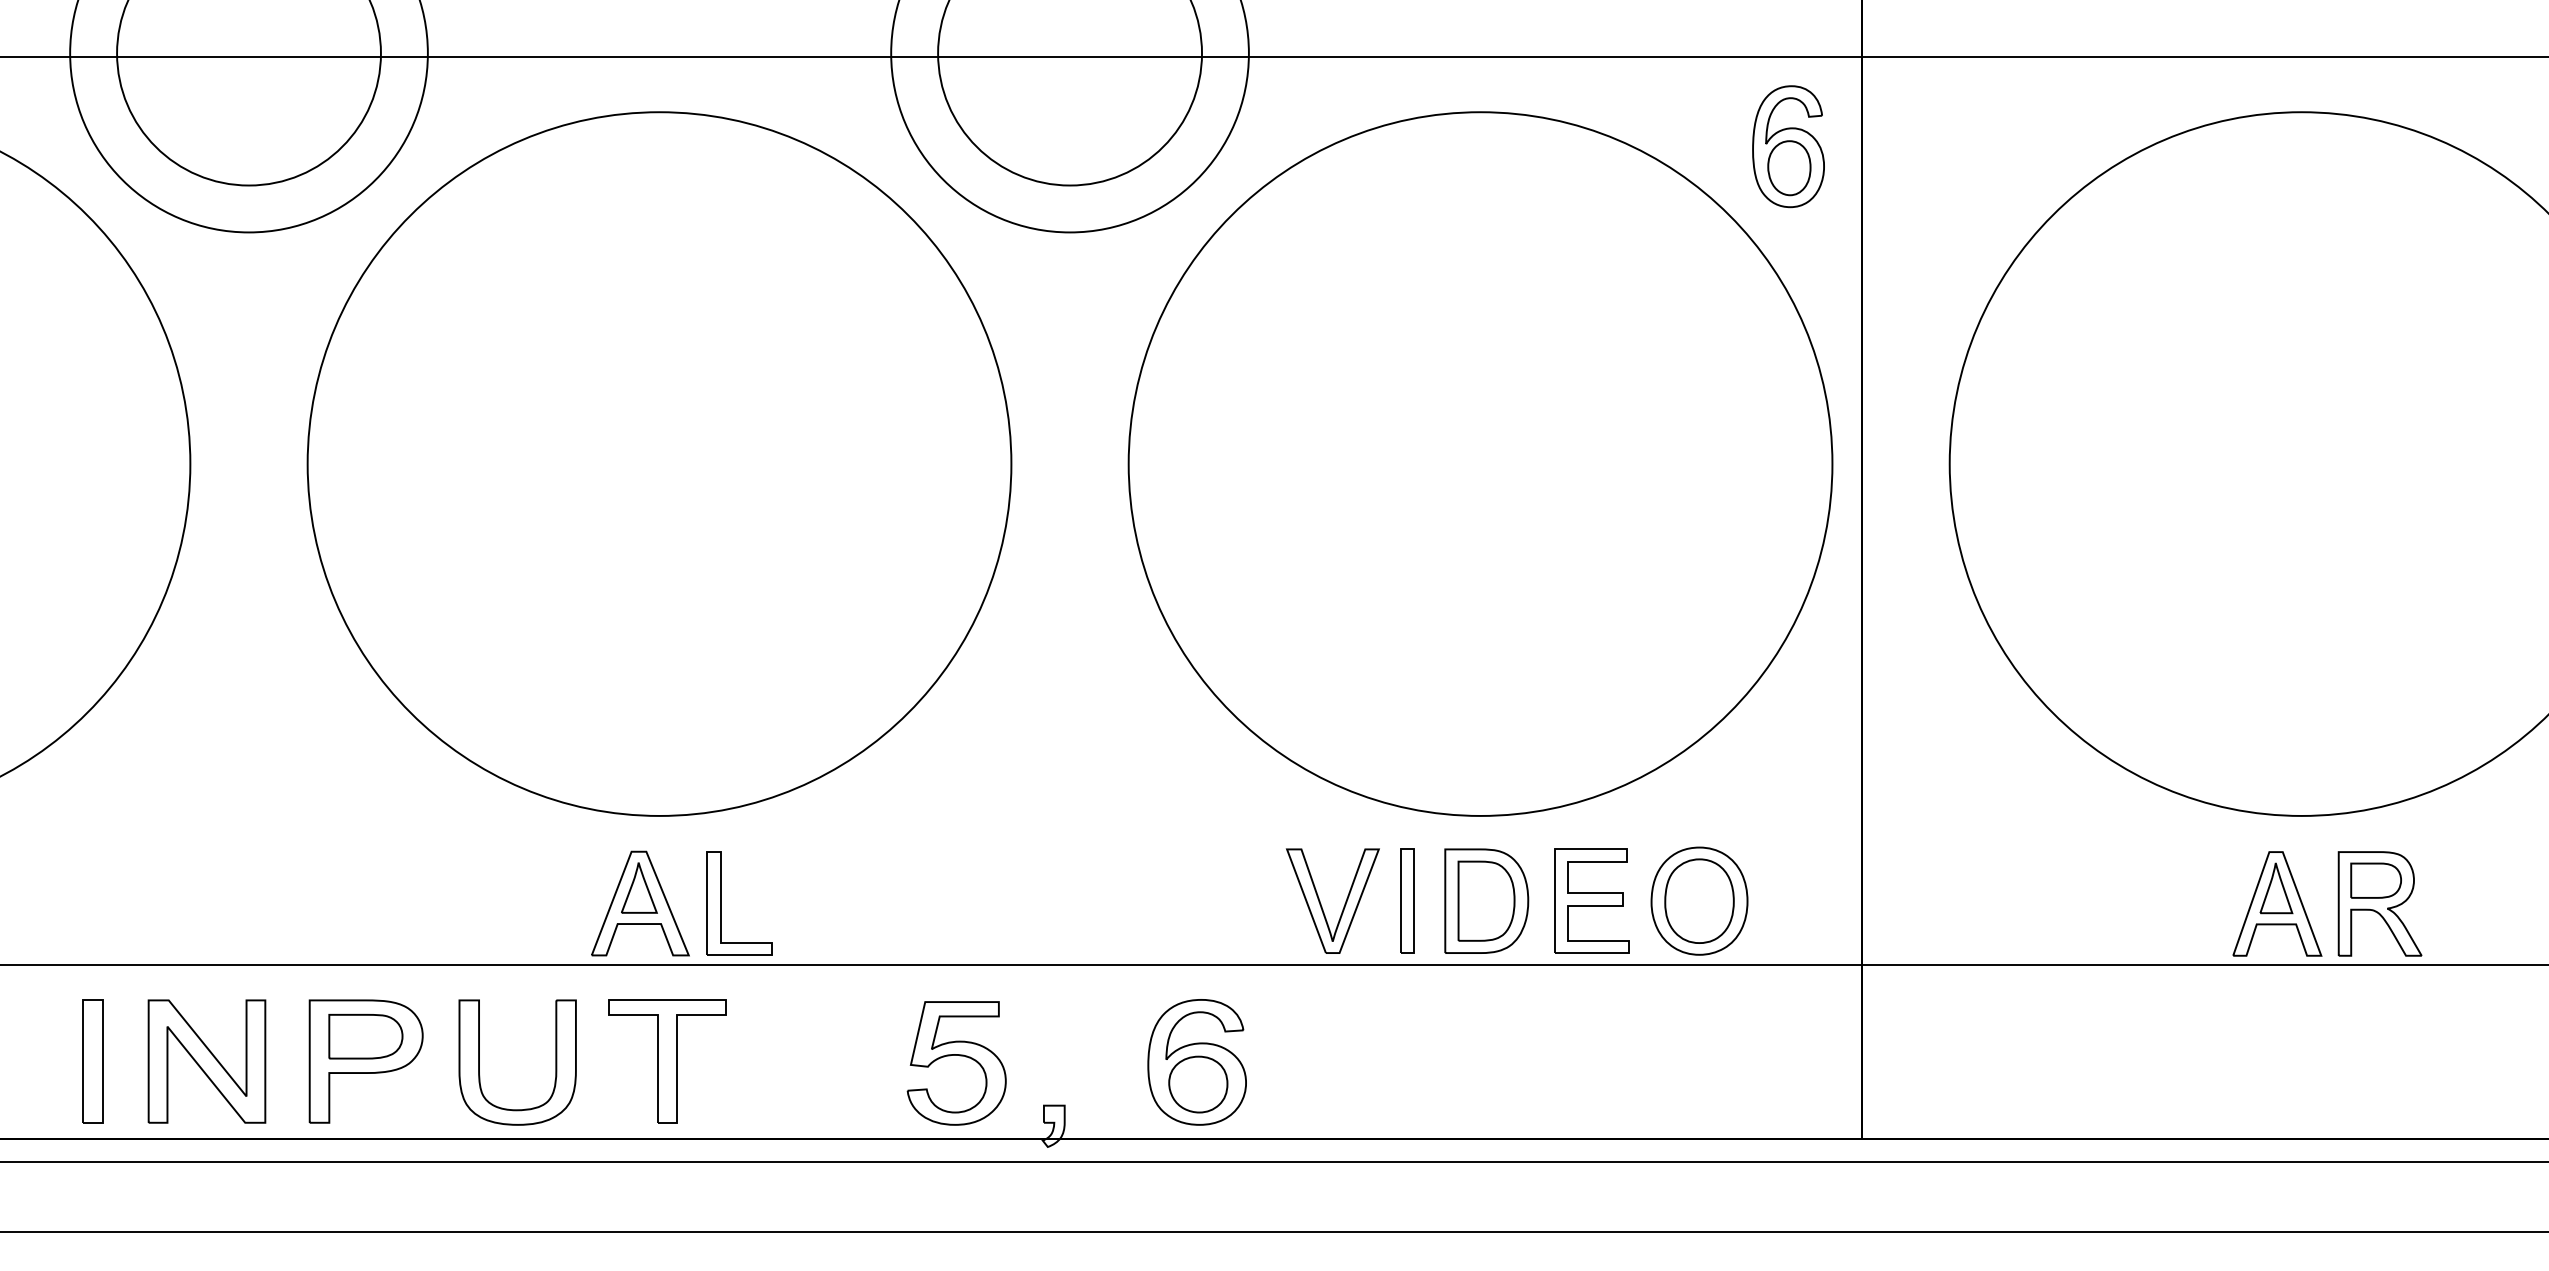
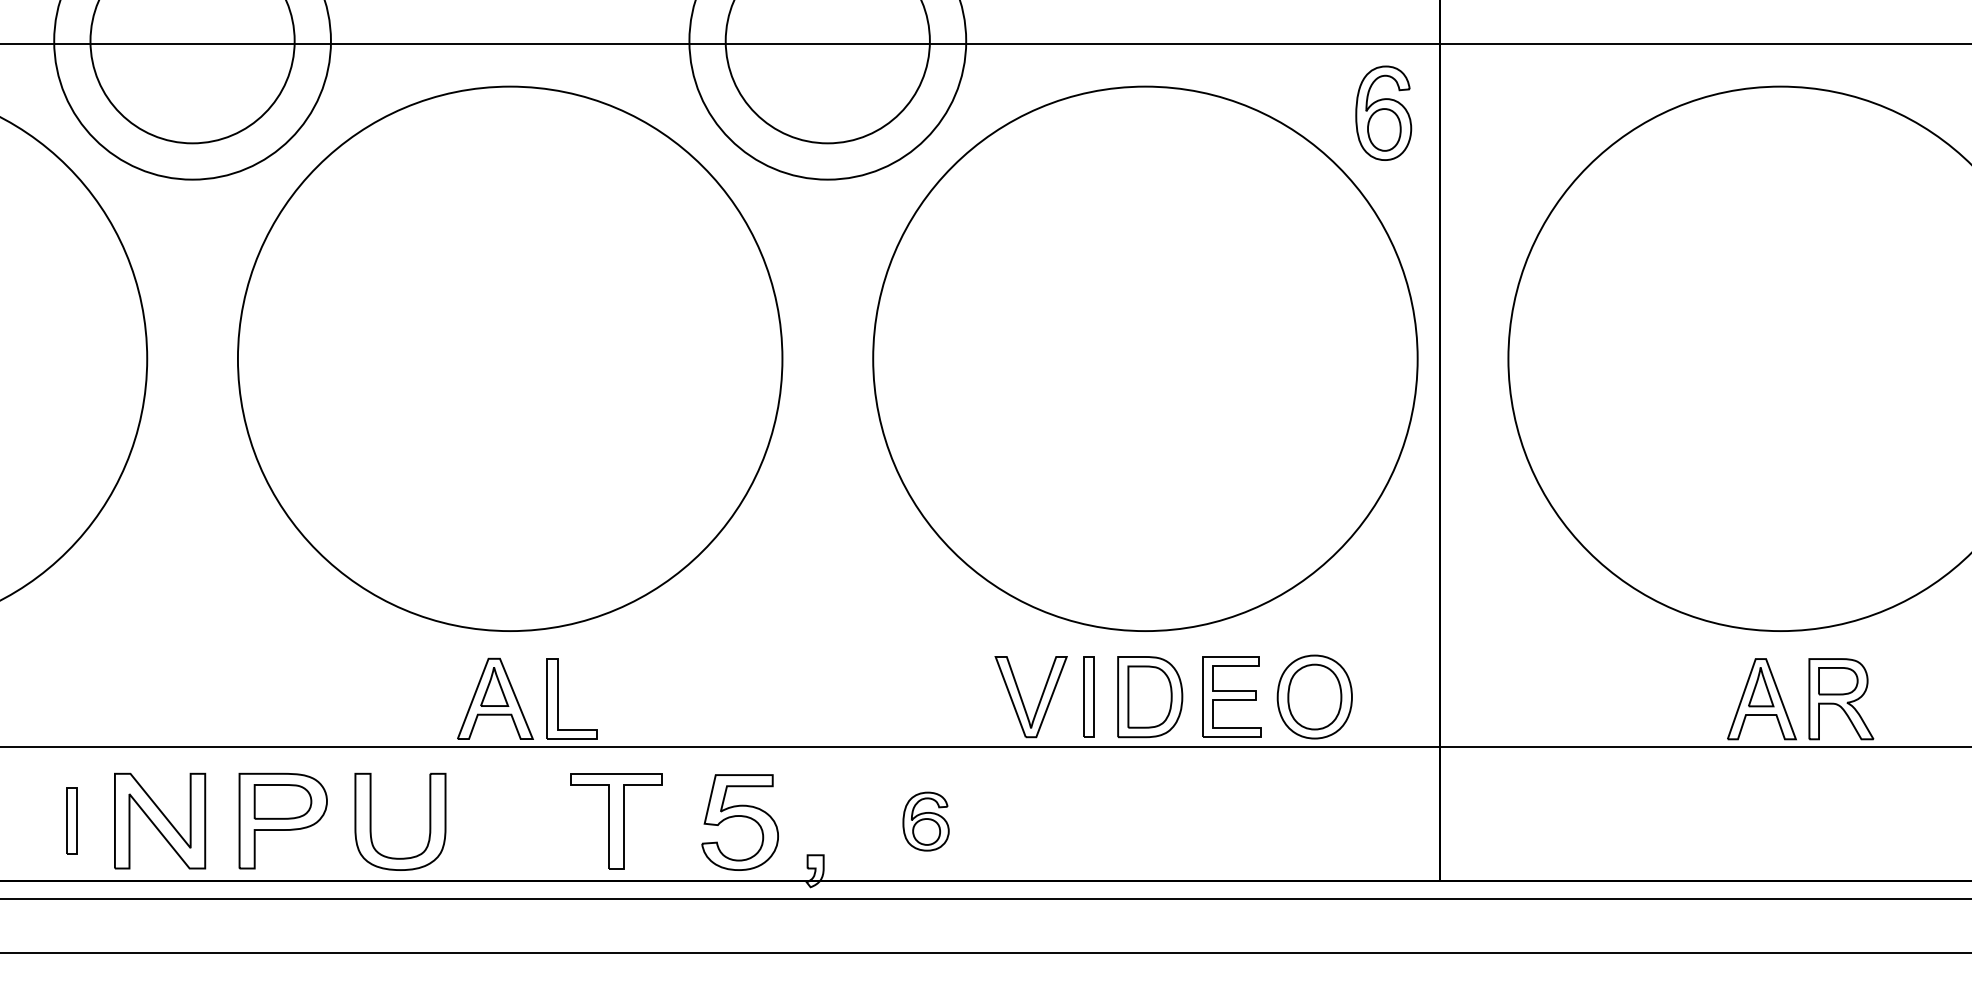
part: (92, 1062) -> (71, 821), size x0.7
part: (667, 1062) -> (616, 821), moved
part: (1196, 1062) -> (925, 821), size x0.6

